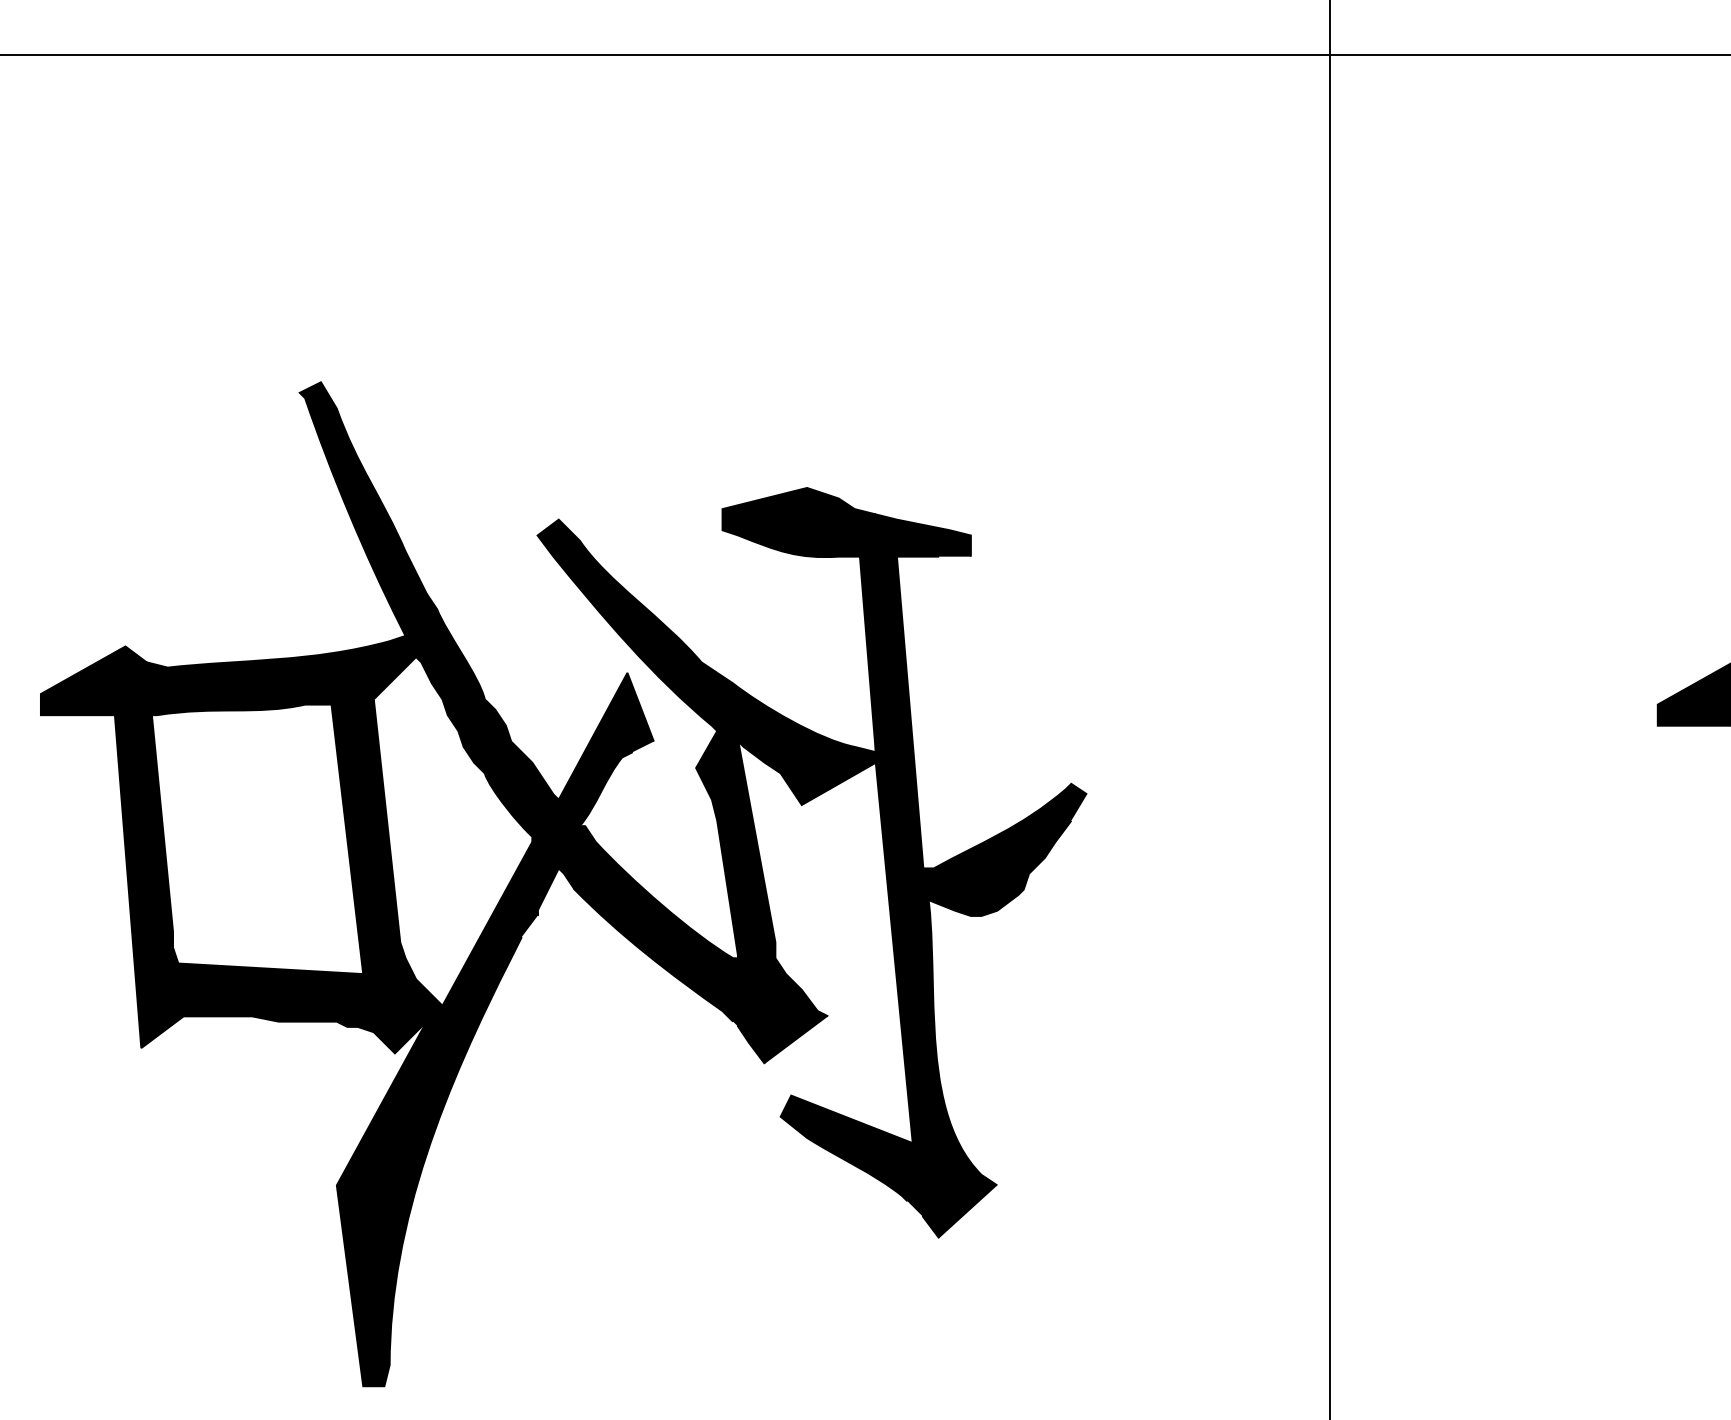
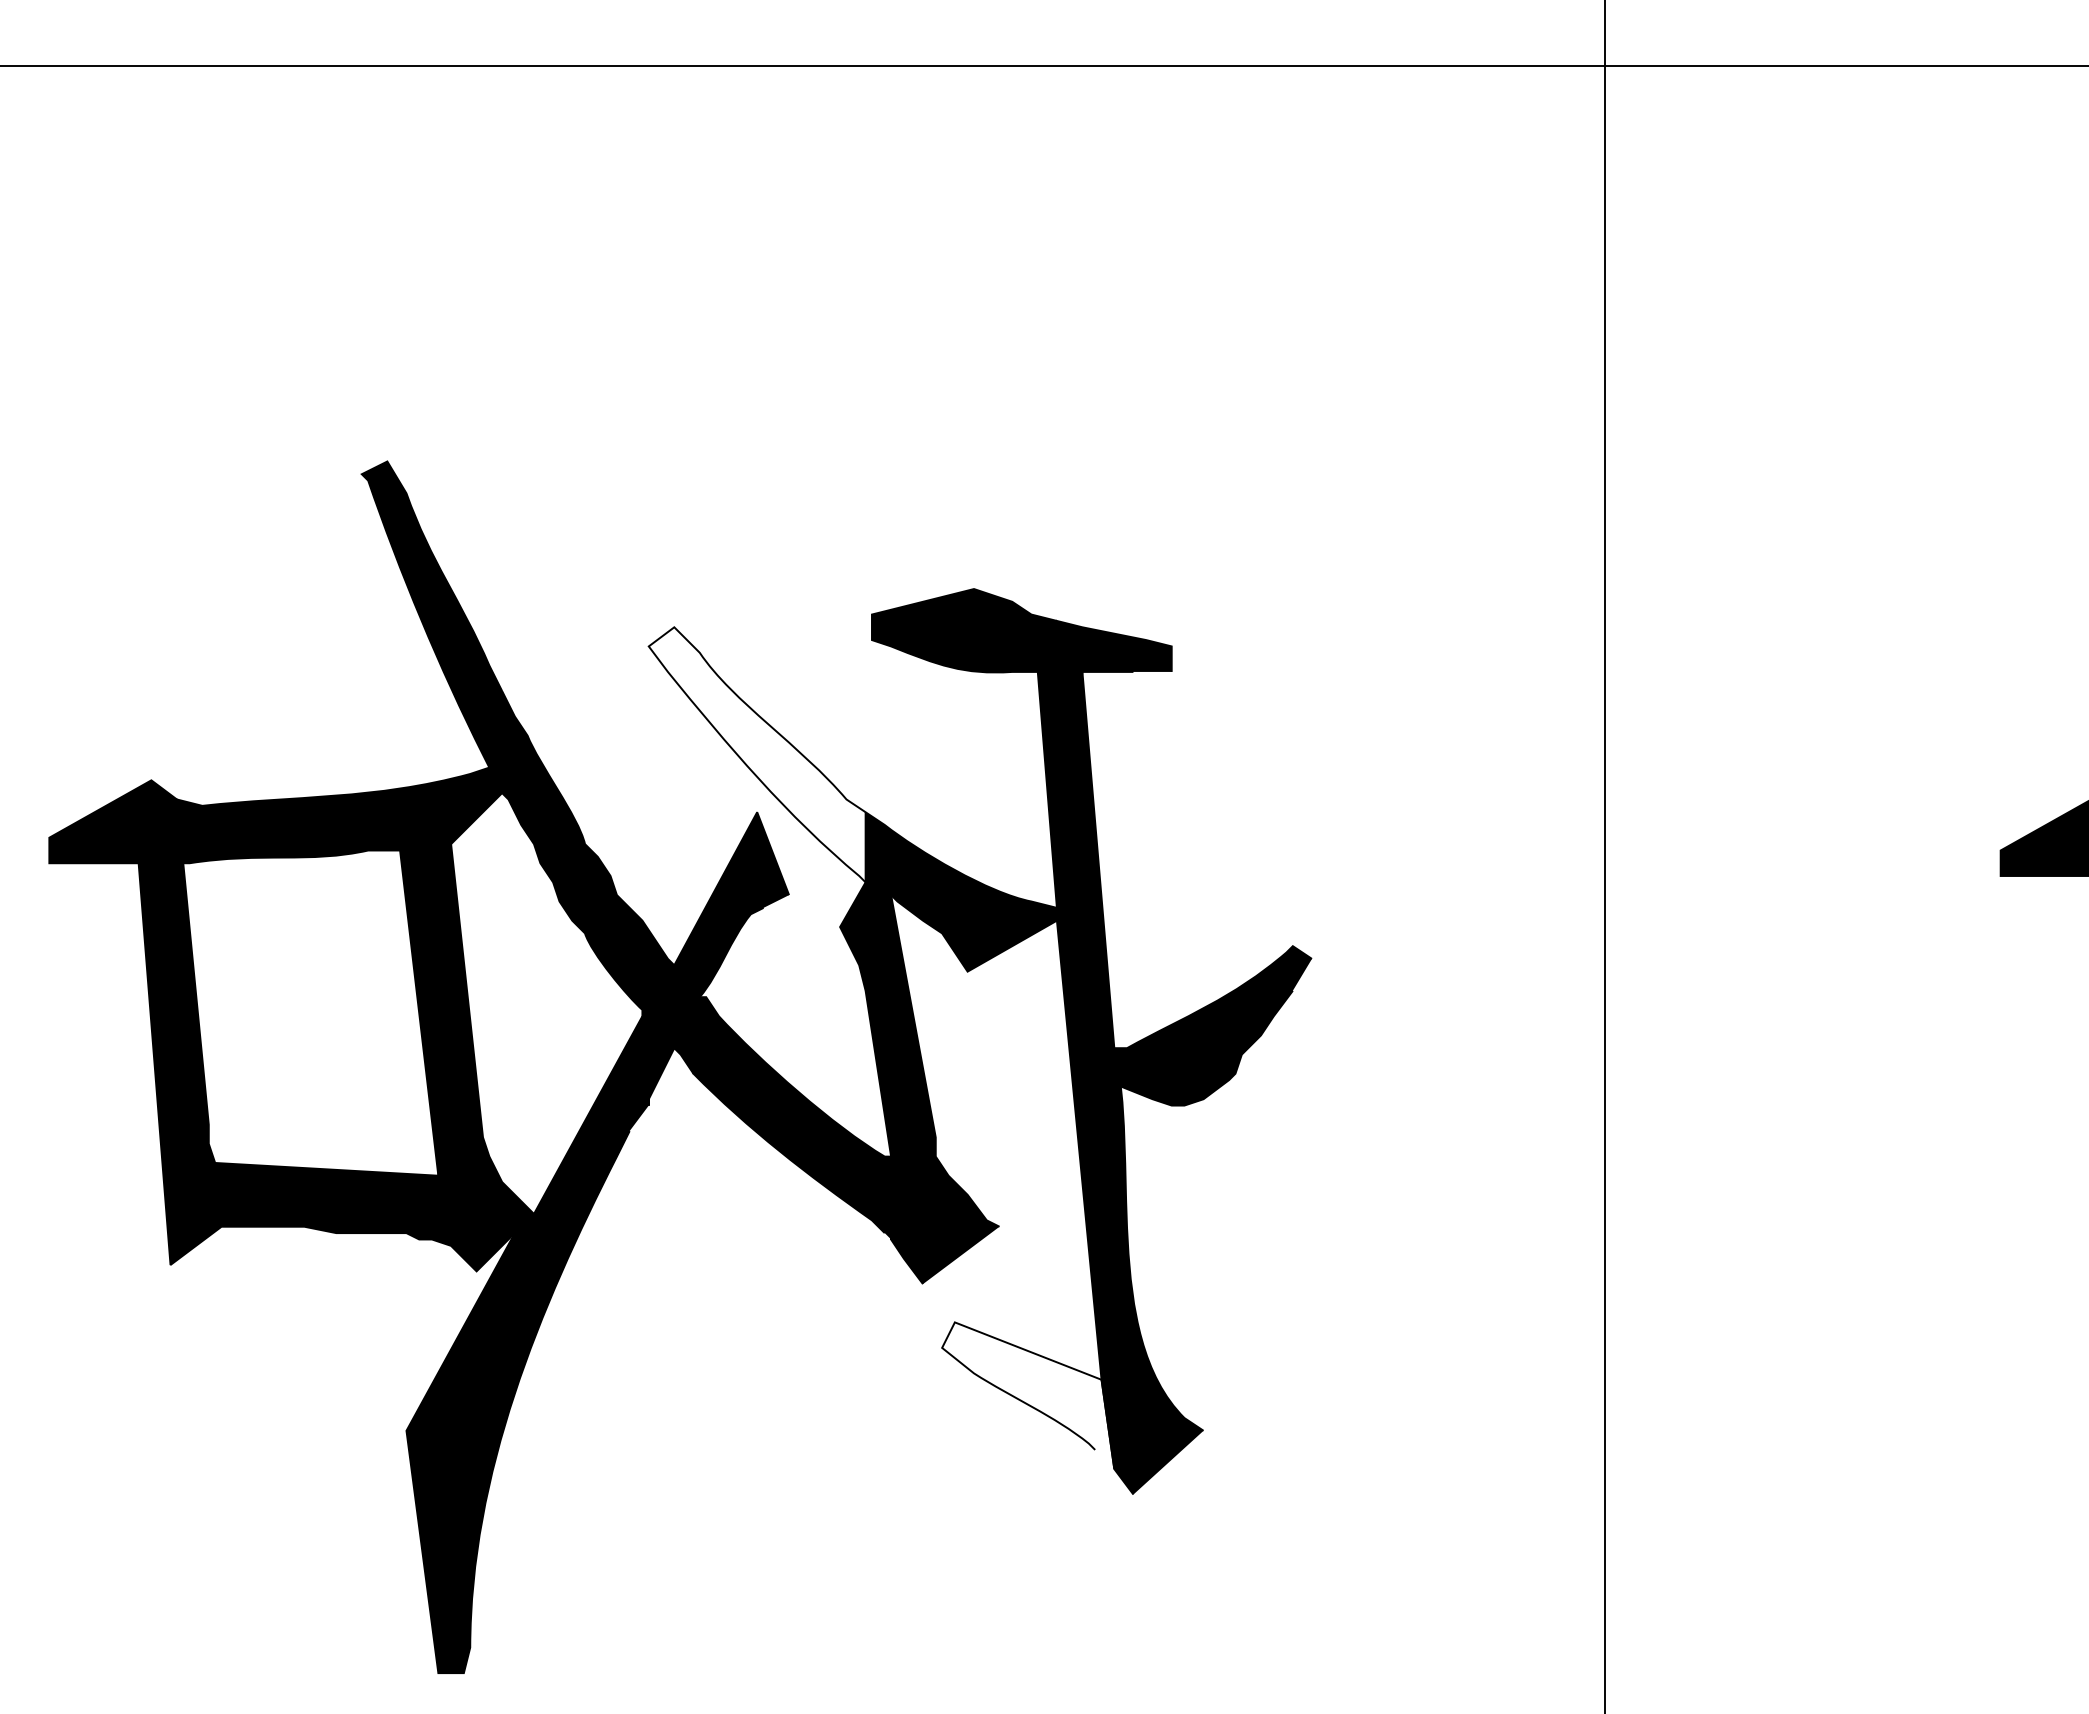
fill: (626, 625) -> (756, 754), removed
fill: (852, 1156) -> (1028, 1395), removed

